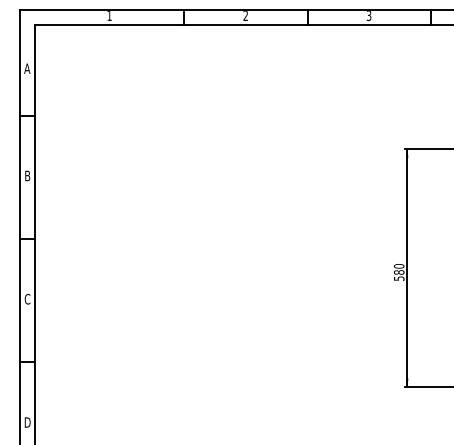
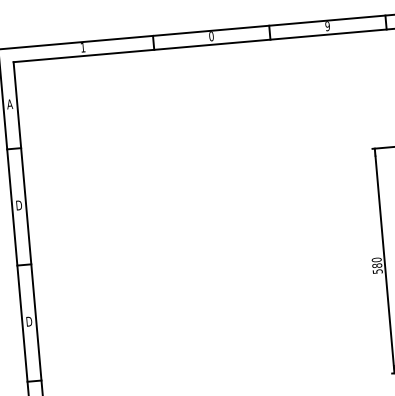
text: (245, 15) -> (211, 36), 2 -> 0
text: (368, 15) -> (327, 26), 3 -> 9
text: (27, 175) -> (18, 205), B -> D
text: (27, 298) -> (29, 320), C -> D

